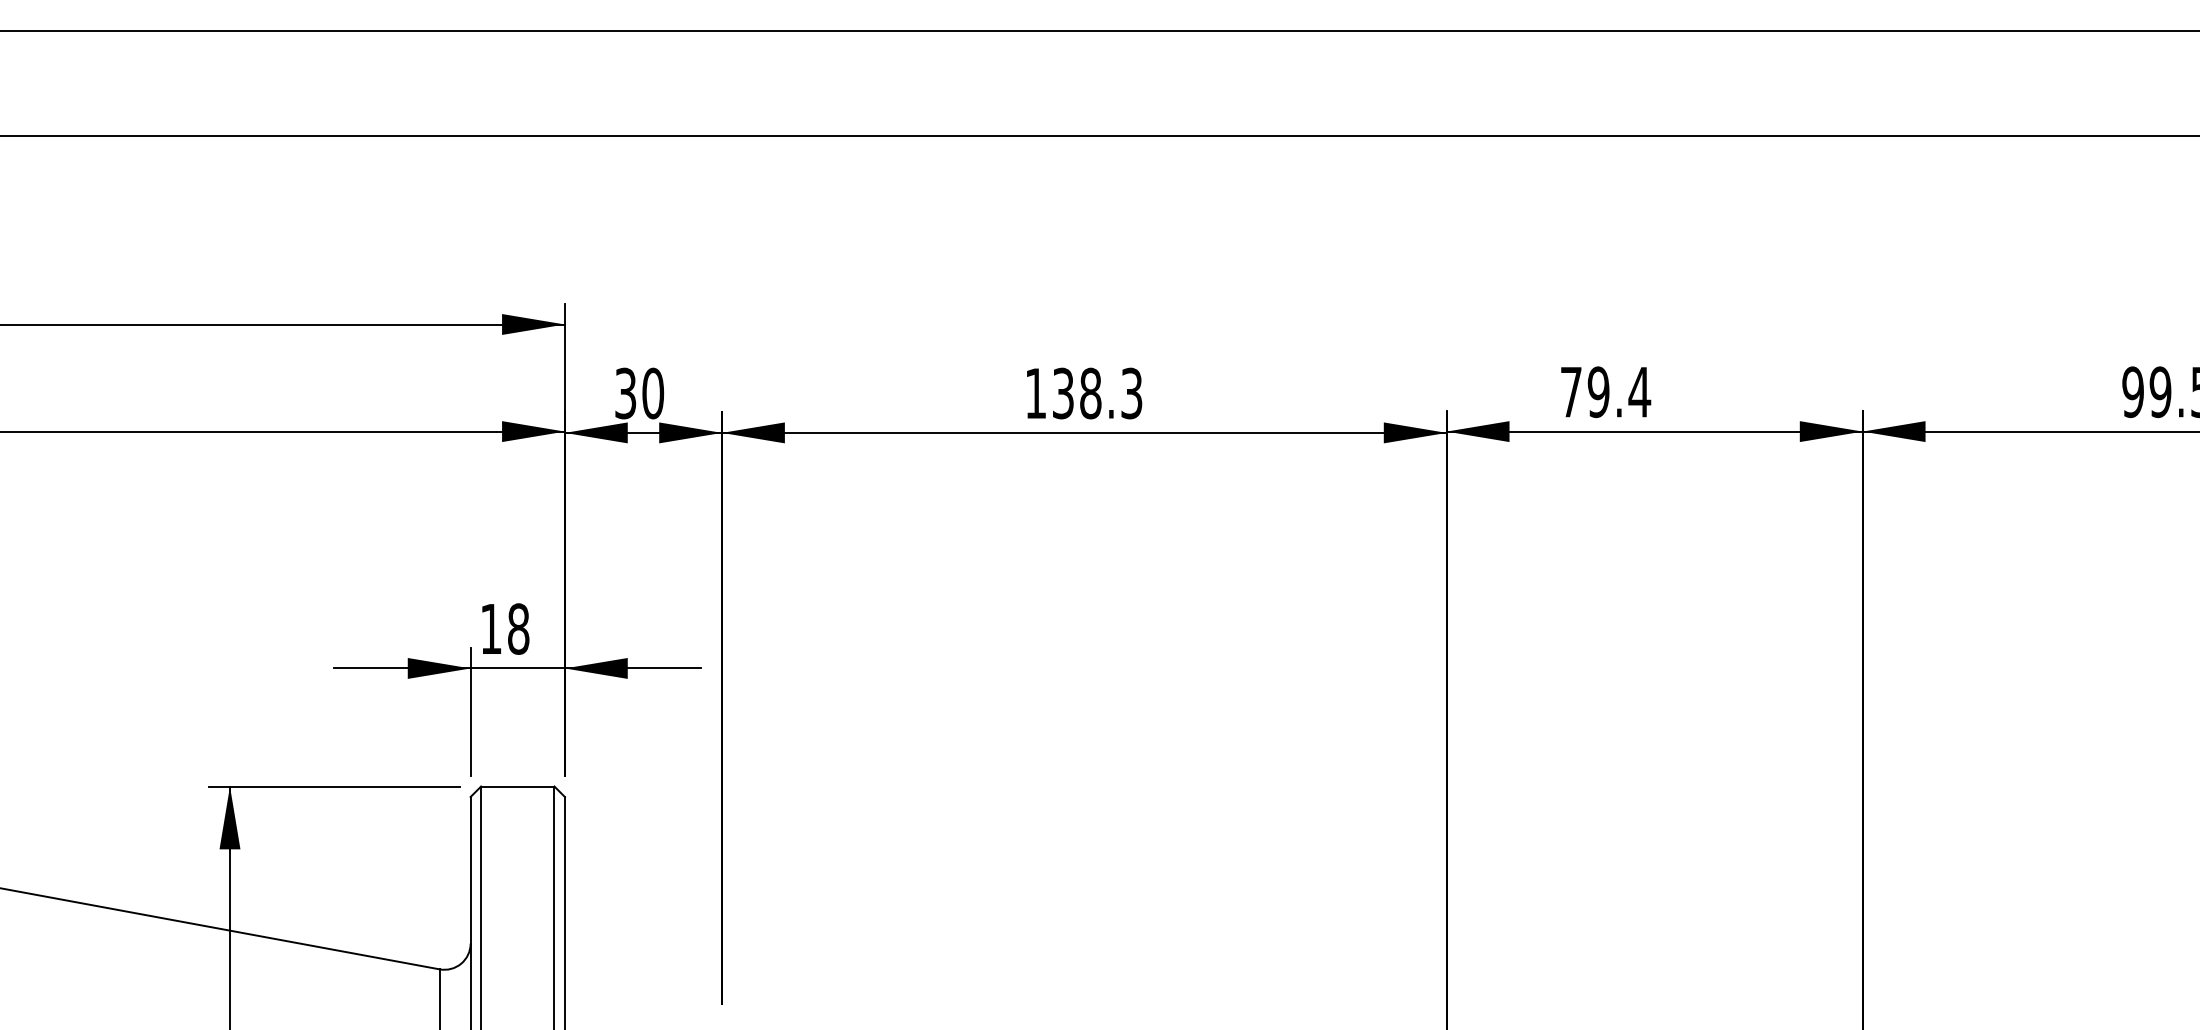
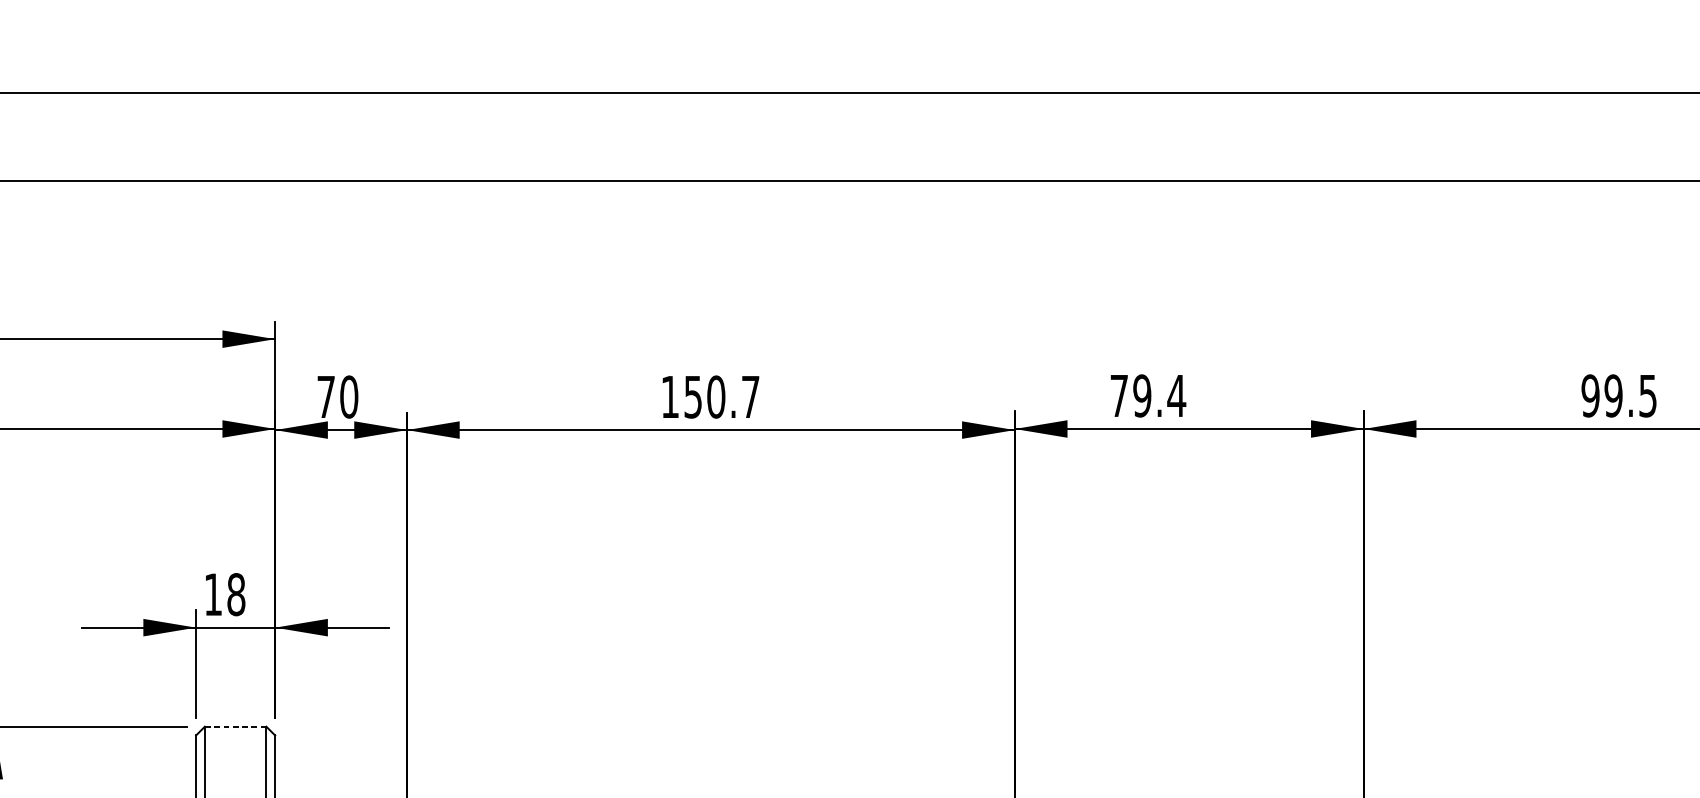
text: (625, 393) -> (325, 397), 30 -> 70
text: (1097, 393) -> (721, 397), 138.3 -> 150.7
line: (517, 786) -> (235, 726), solid -> dashed

